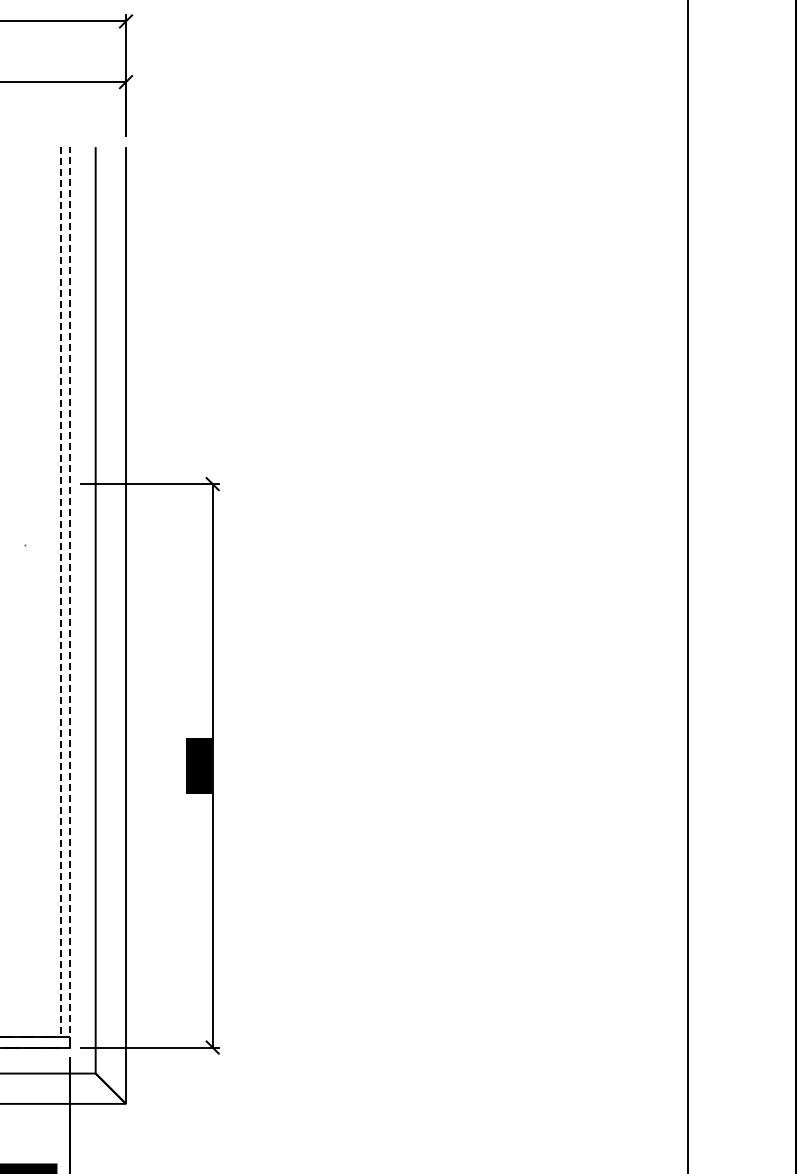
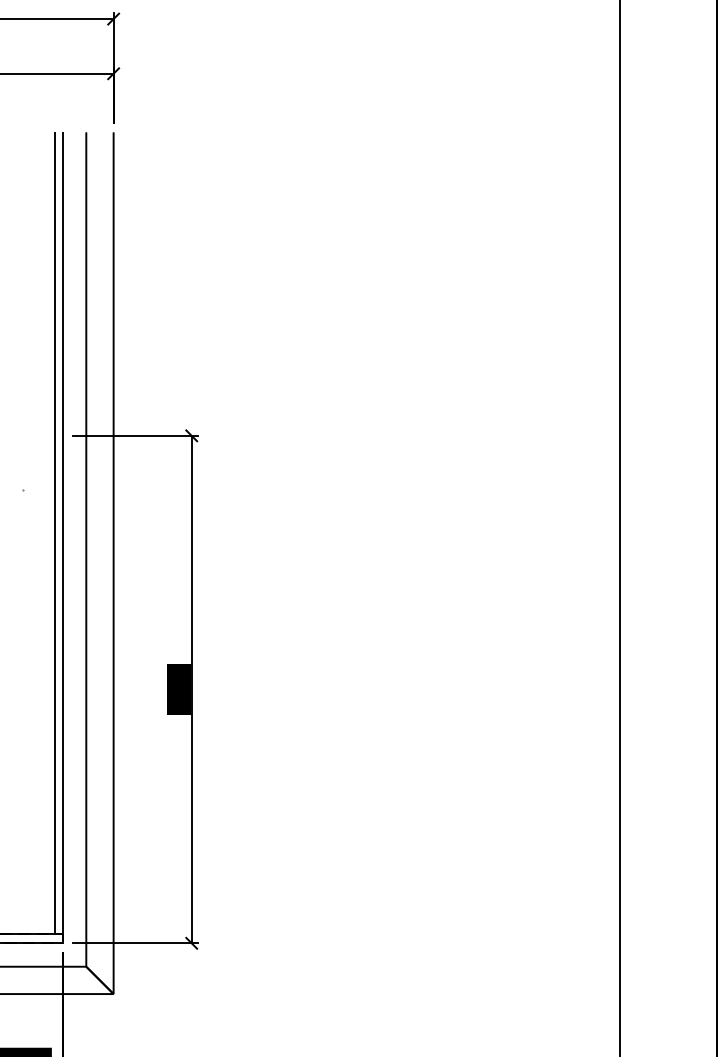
line: (65, 1036) -> (59, 933), dashed -> solid

